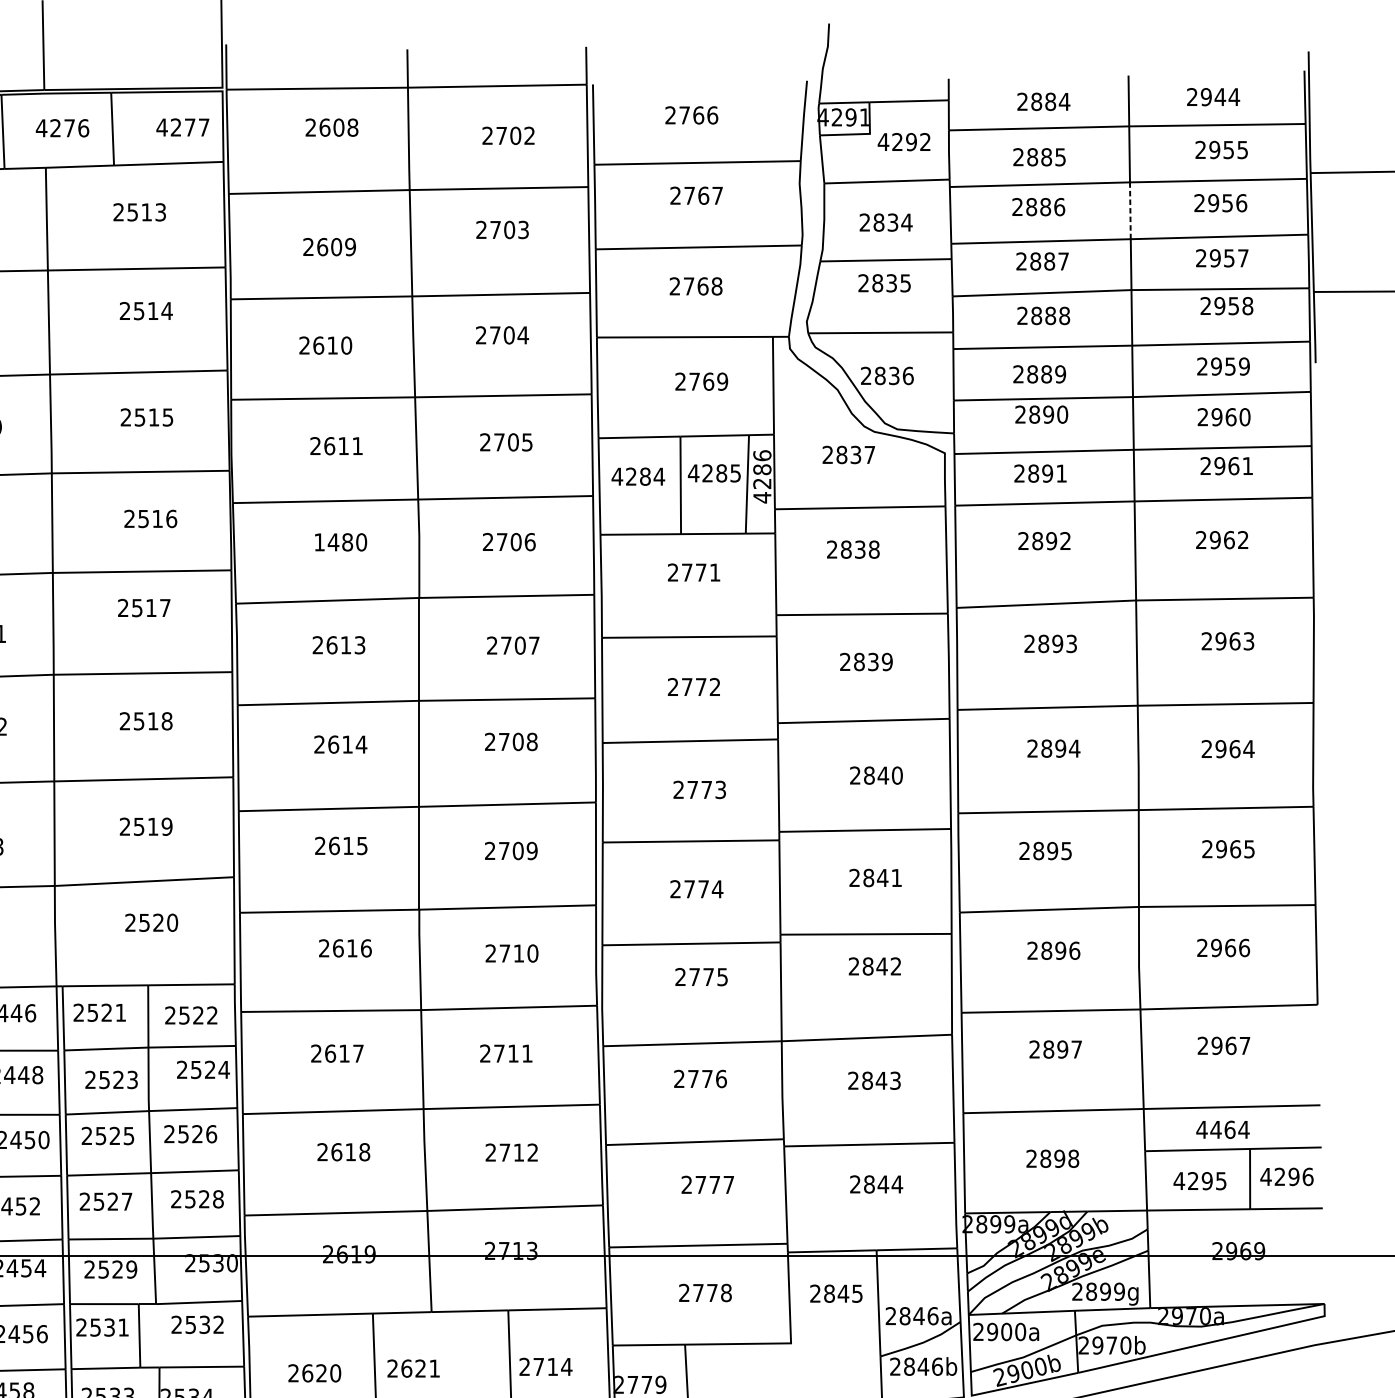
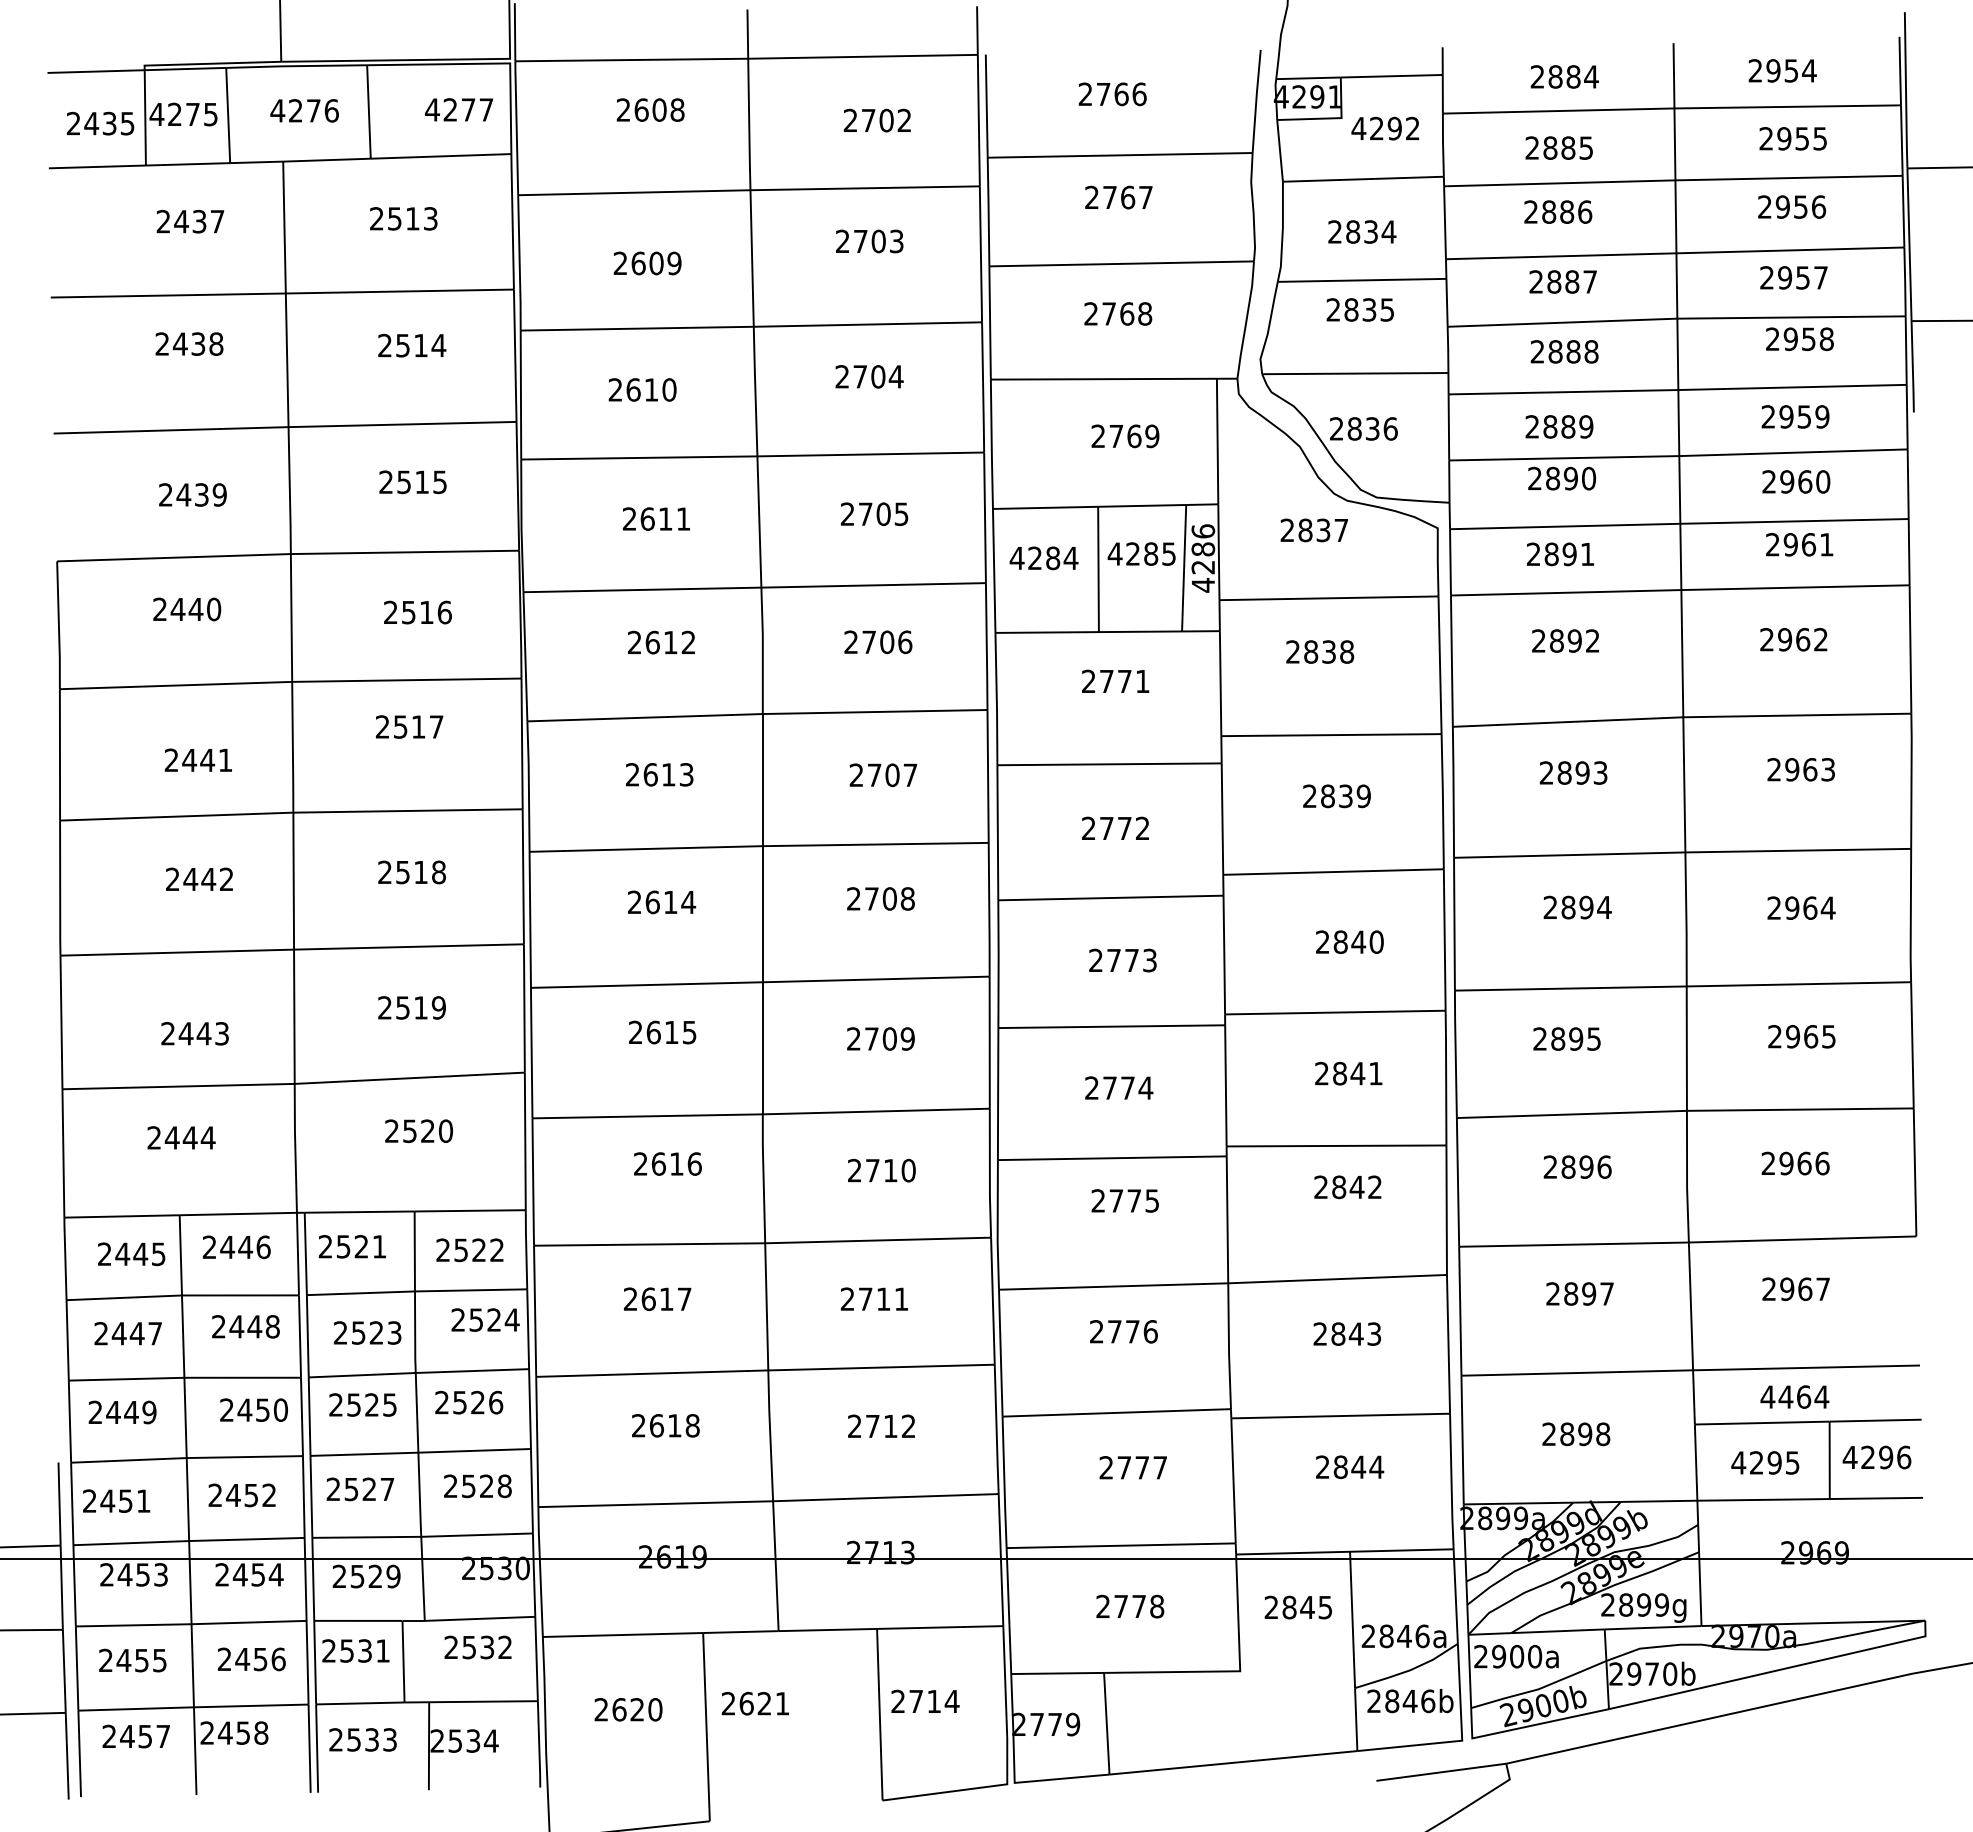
text: (1220, 96) -> (1791, 70), 2944 -> 2954
line: (1130, 211) -> (1675, 217), dashed -> solid
text: (340, 542) -> (661, 642), 1480 -> 2612

